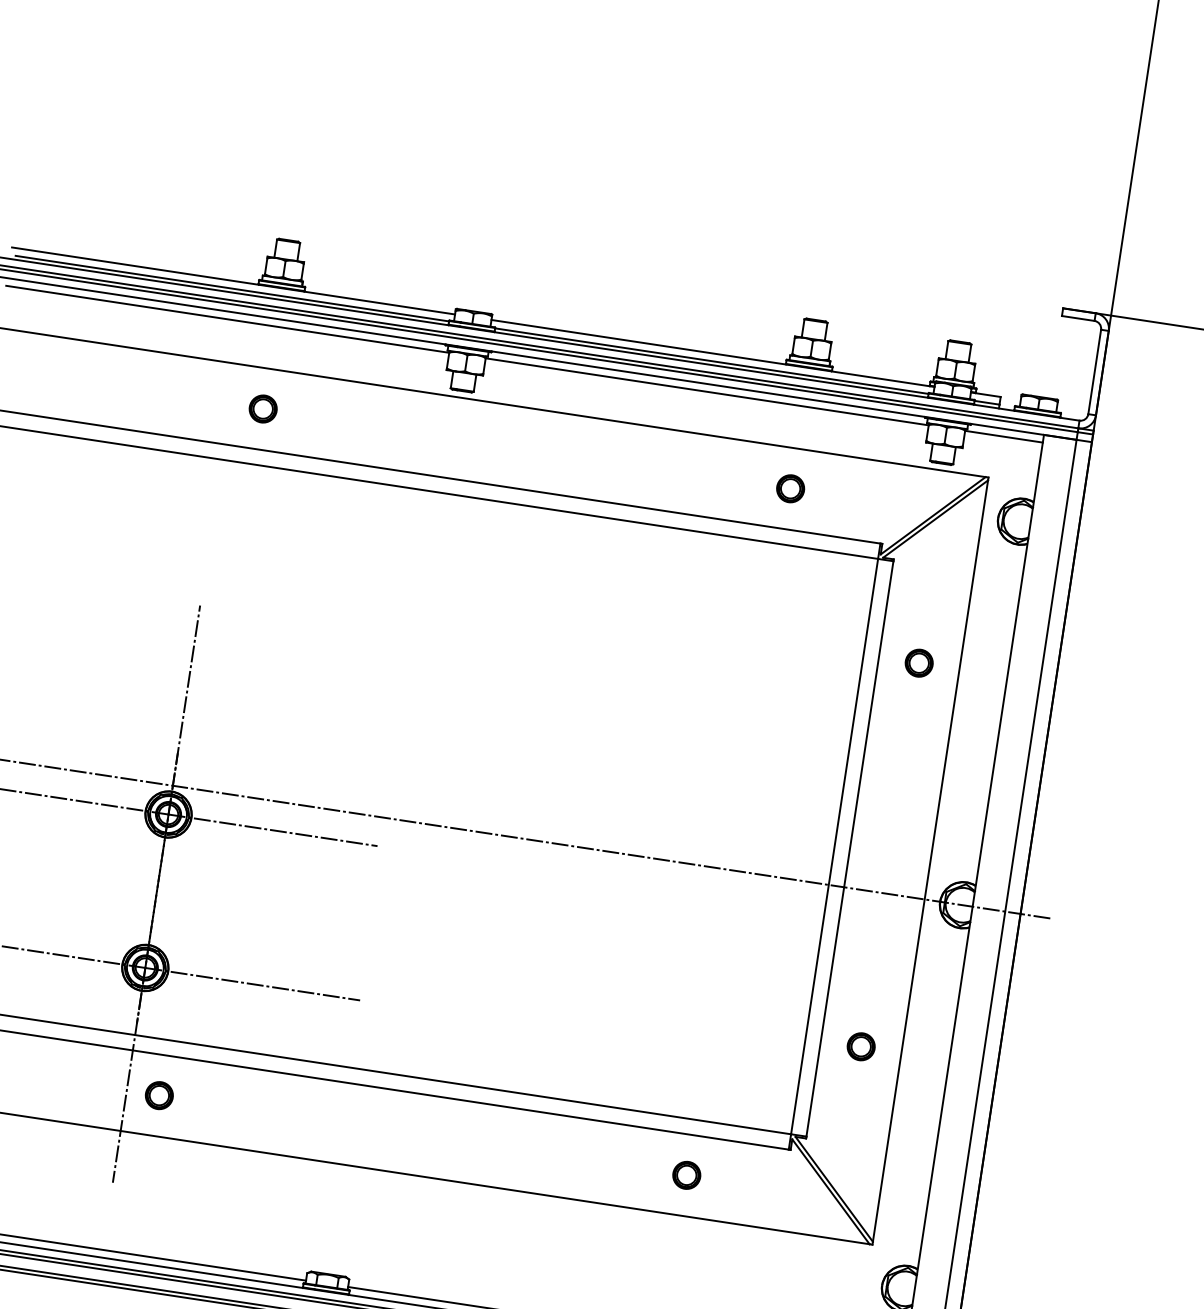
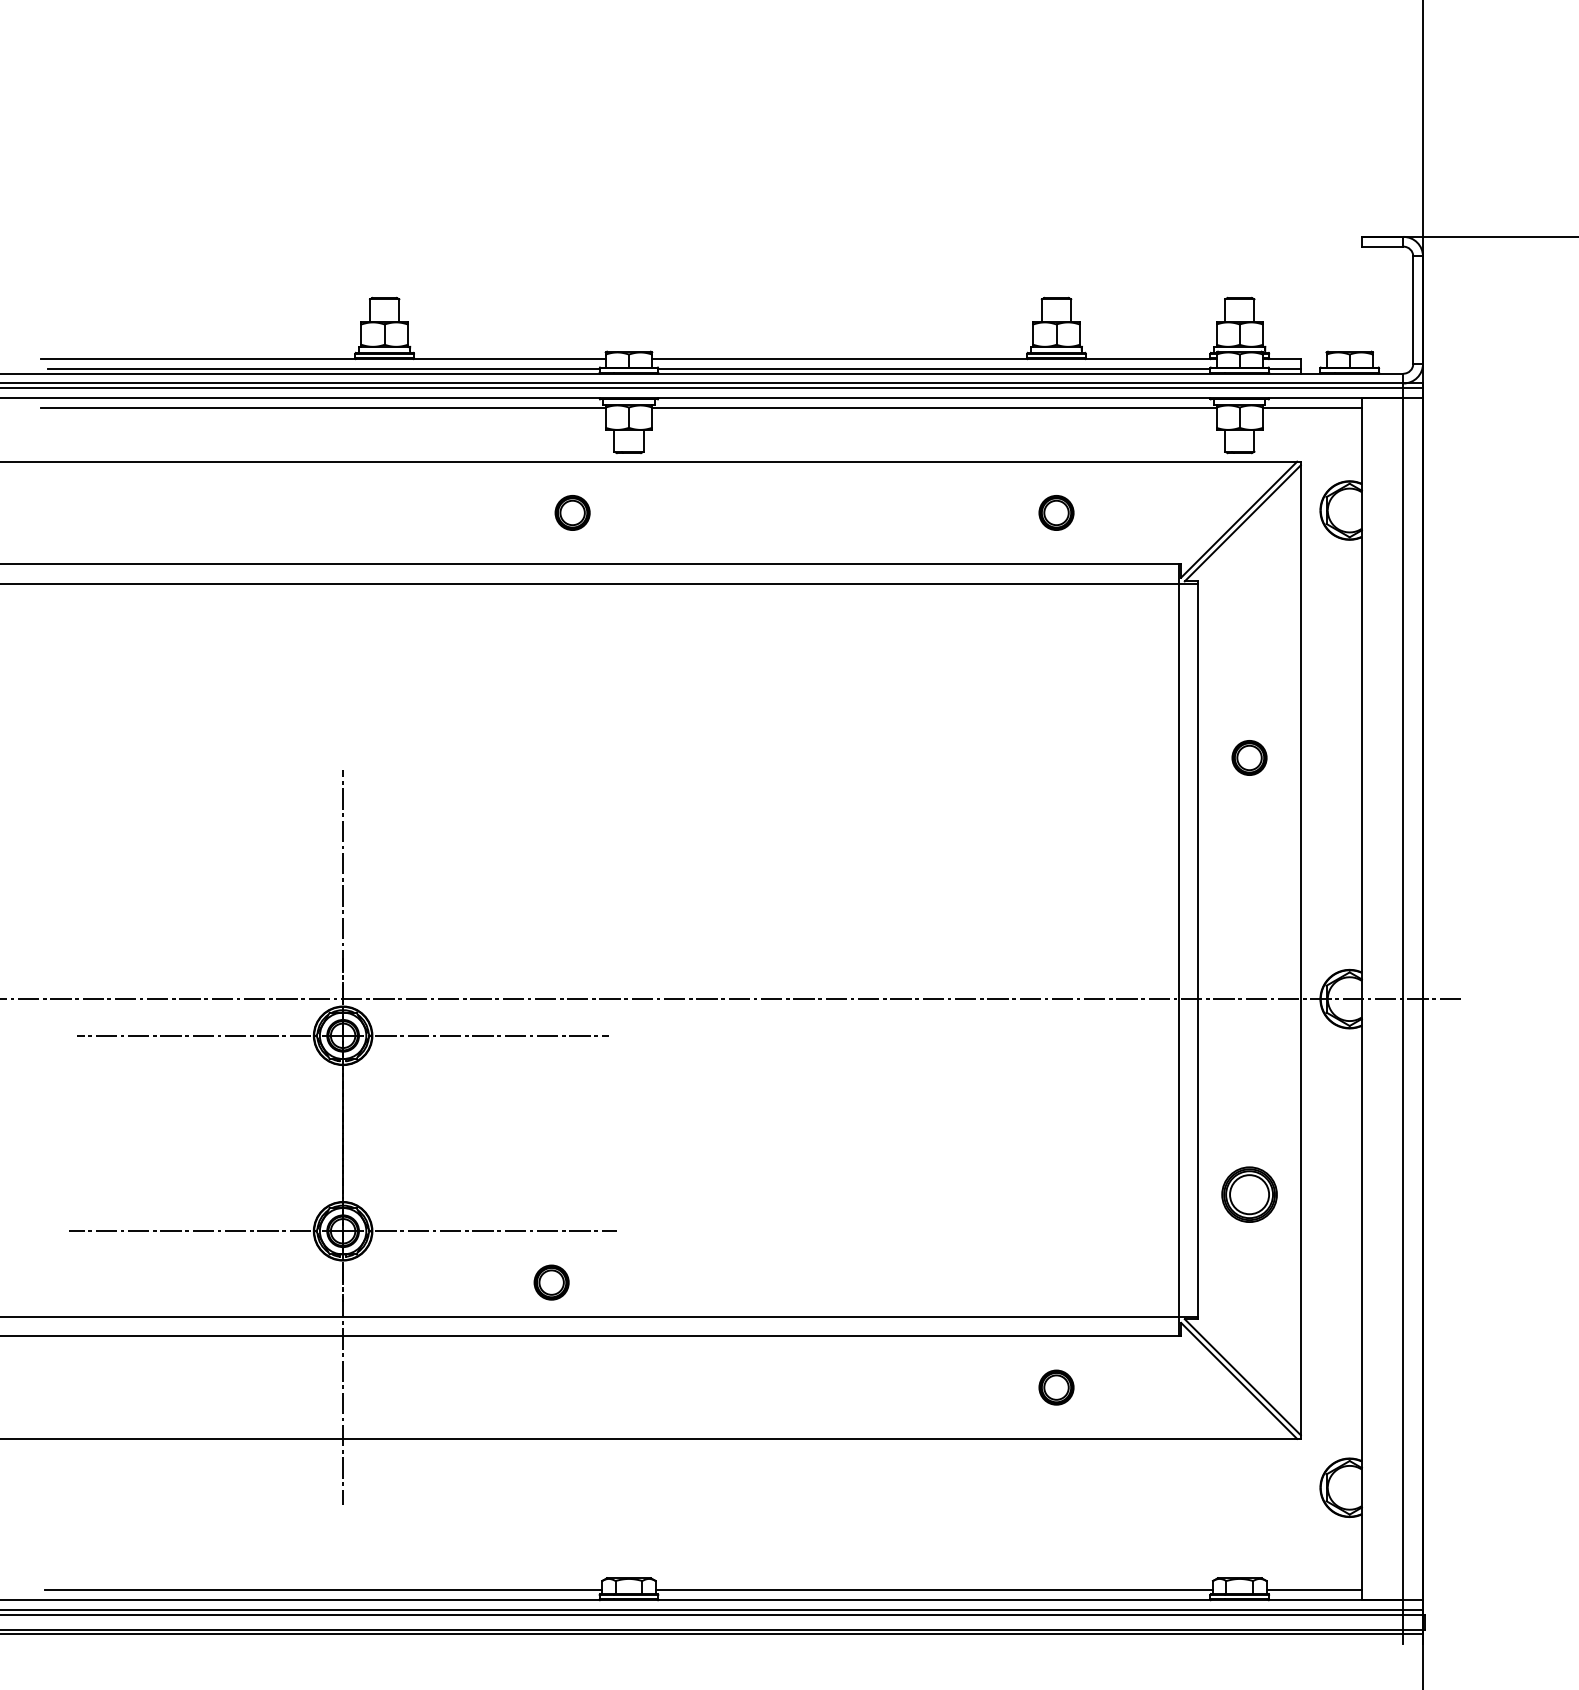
part: (263, 408) -> (572, 512), moved
part: (919, 662) -> (1249, 757), moved
part: (861, 1046) -> (1249, 1194), size x1.6
part: (159, 1095) -> (551, 1282), moved

